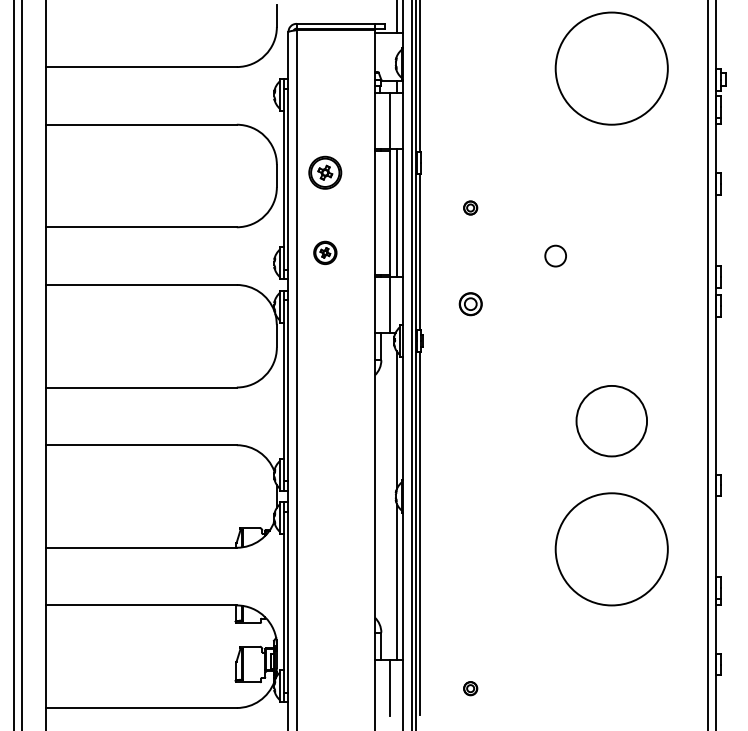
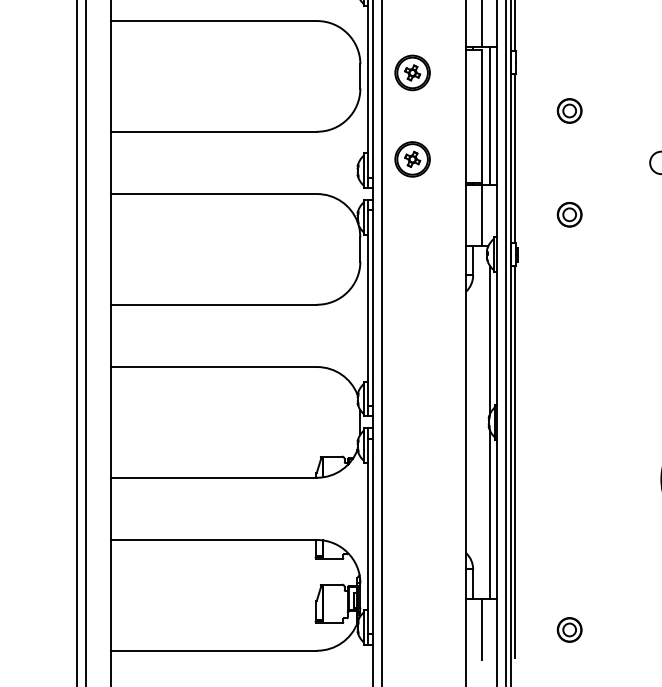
part: (470, 207) -> (569, 110), size x1.67
part: (325, 252) -> (412, 158), size x1.43
part: (470, 688) -> (569, 629), size x1.67

